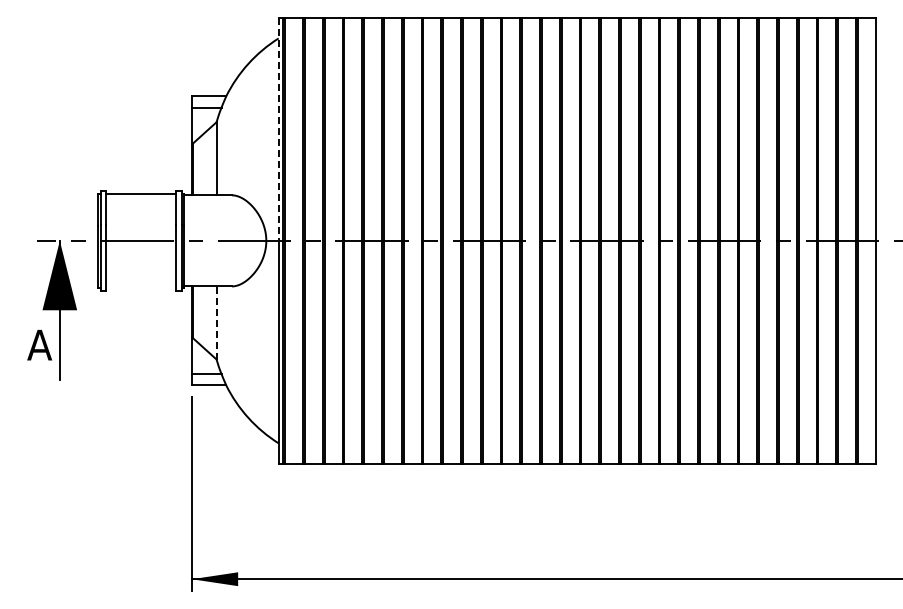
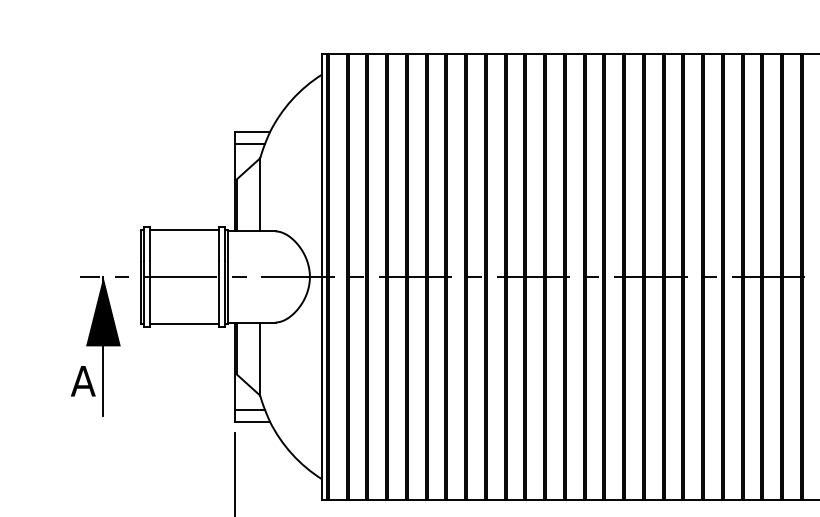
line: (278, 130) -> (322, 166), dashed -> solid
line: (140, 288) -> (184, 324), added
line: (216, 322) -> (260, 358), dashed -> solid

